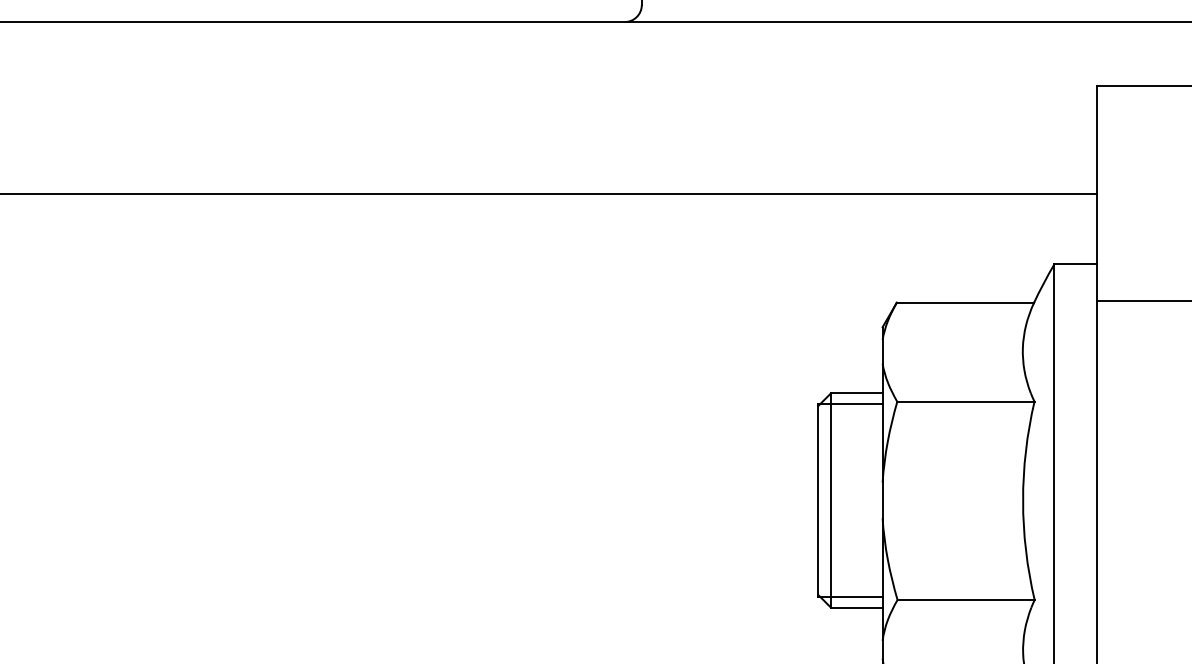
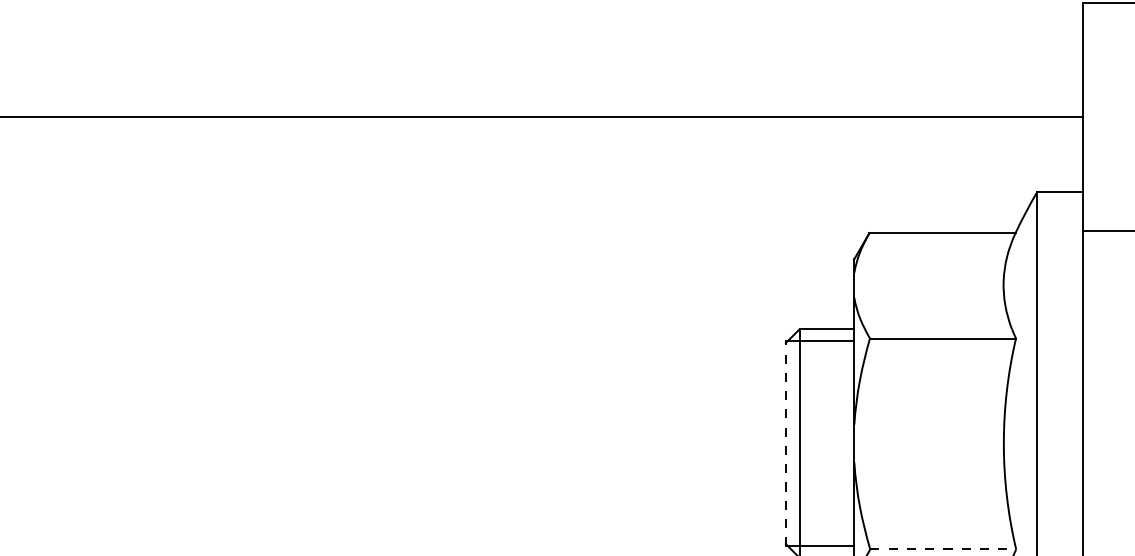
line: (818, 500) -> (786, 443), solid -> dashed
line: (966, 600) -> (943, 550), solid -> dashed

